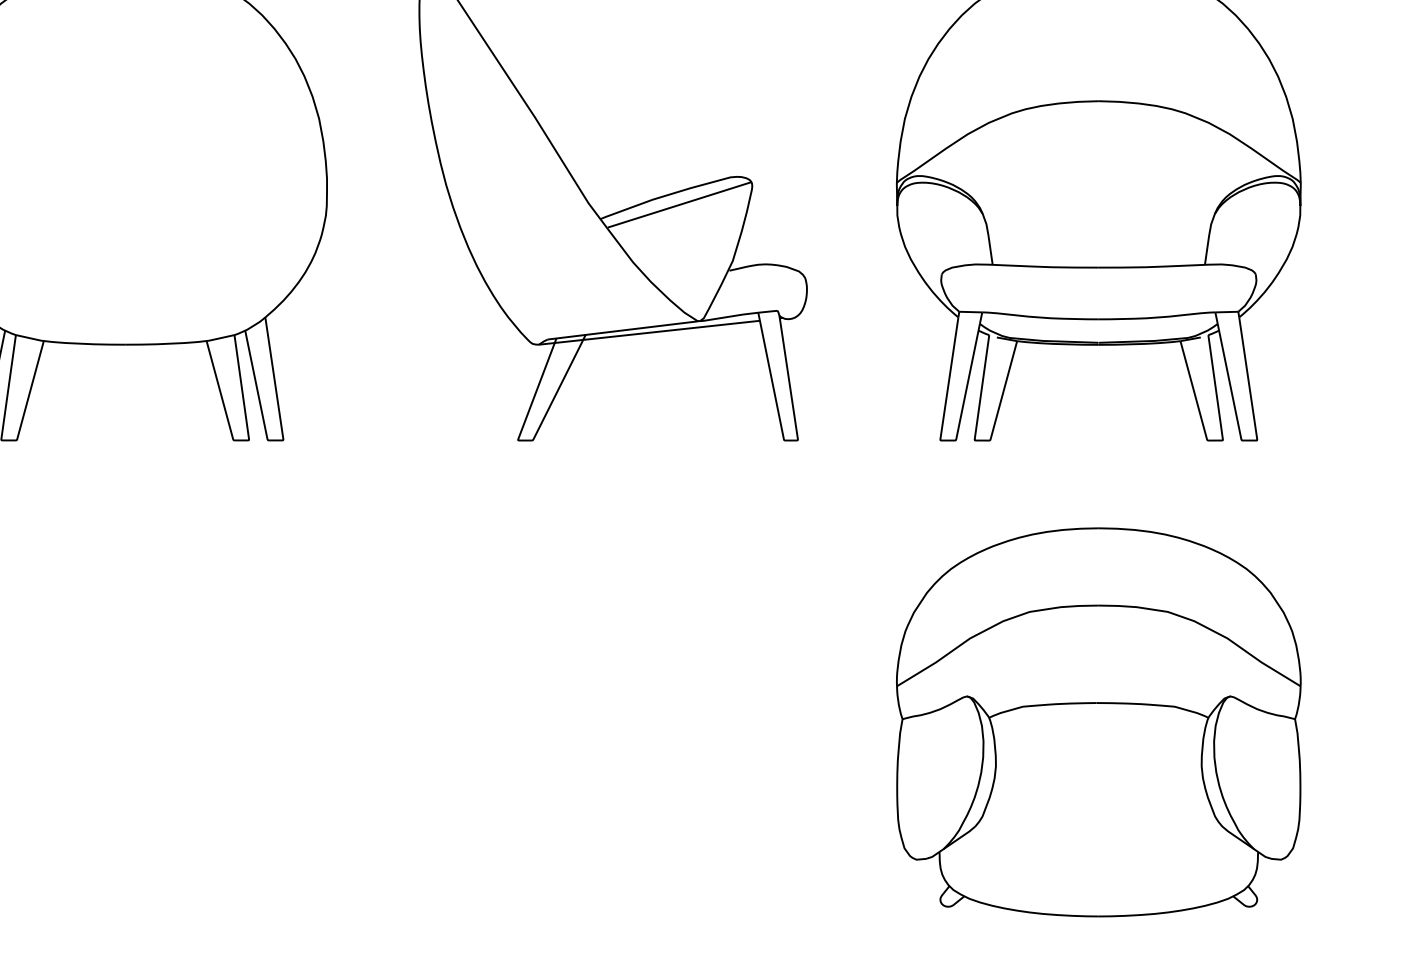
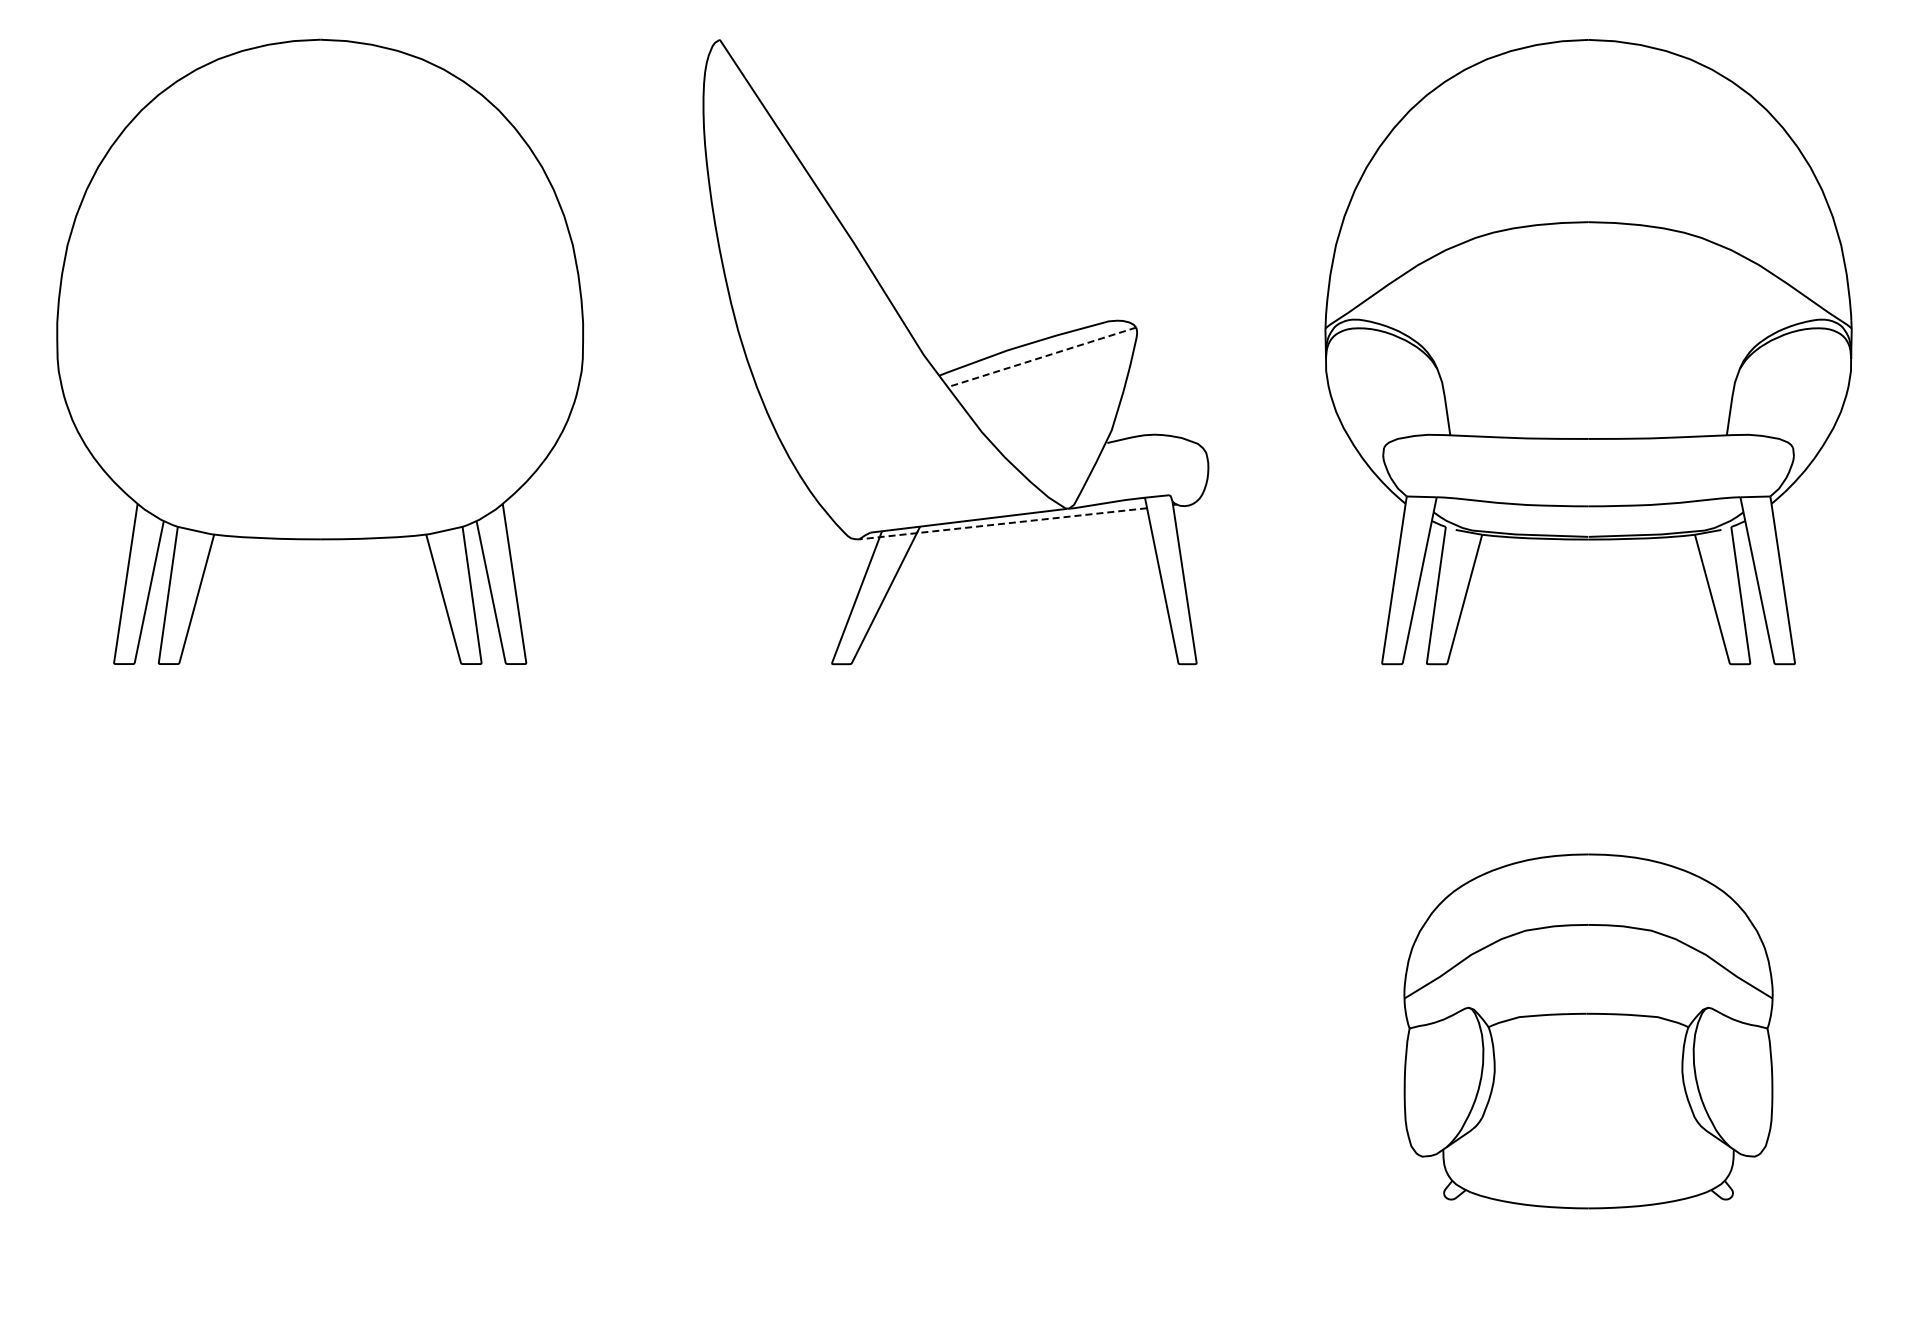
line: (679, 205) -> (1042, 357), solid -> dashed
line: (649, 332) -> (1003, 523), solid -> dashed
part: (1098, 722) -> (1588, 1031), size x0.7

